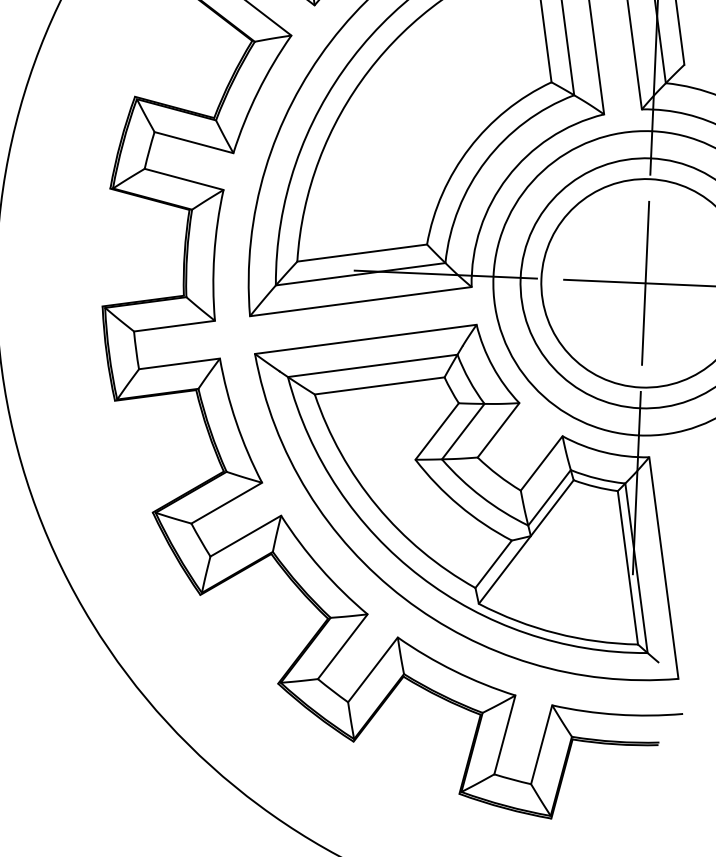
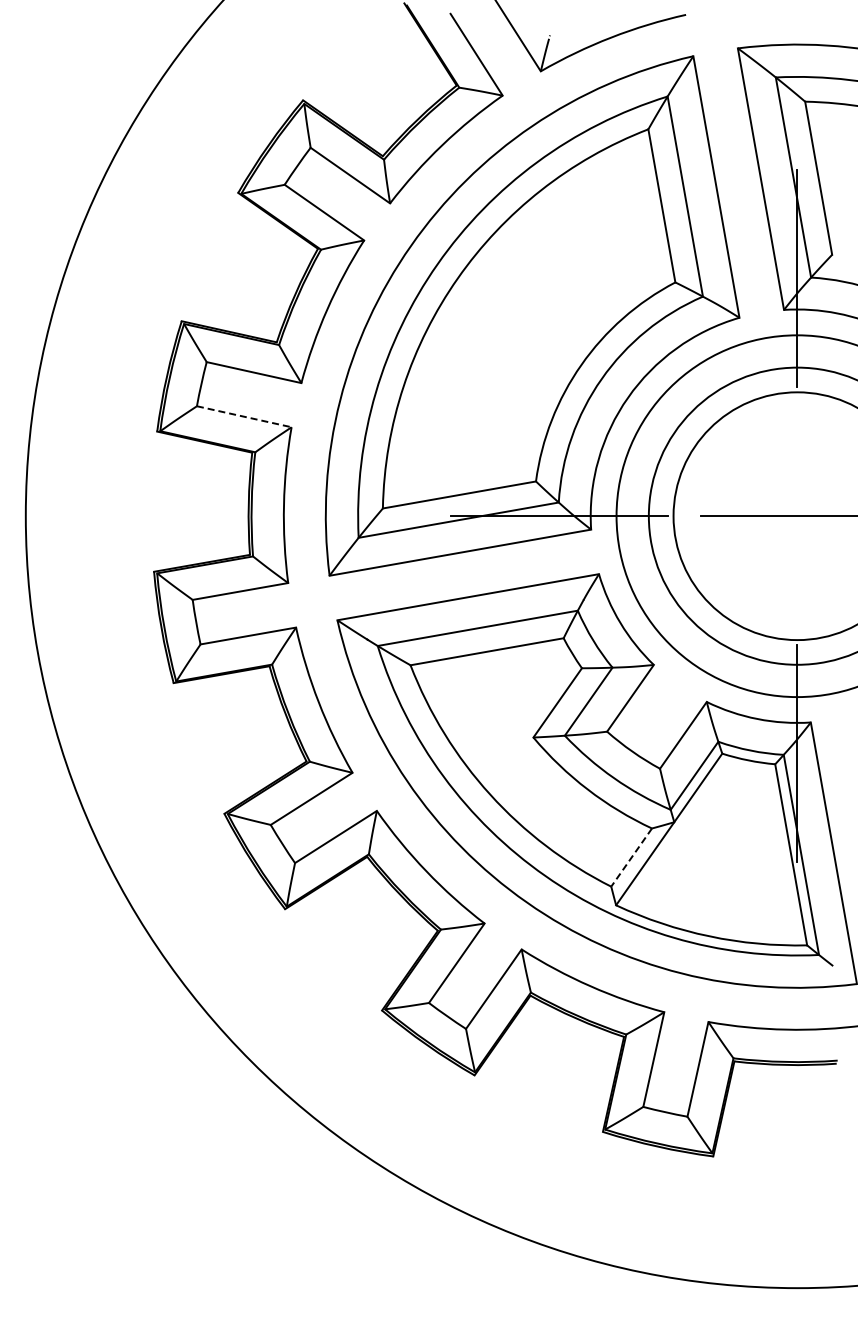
line: (184, 179) -> (244, 416), solid -> dashed
line: (645, 283) -> (797, 516), removed
line: (493, 564) -> (631, 857), solid -> dashed

